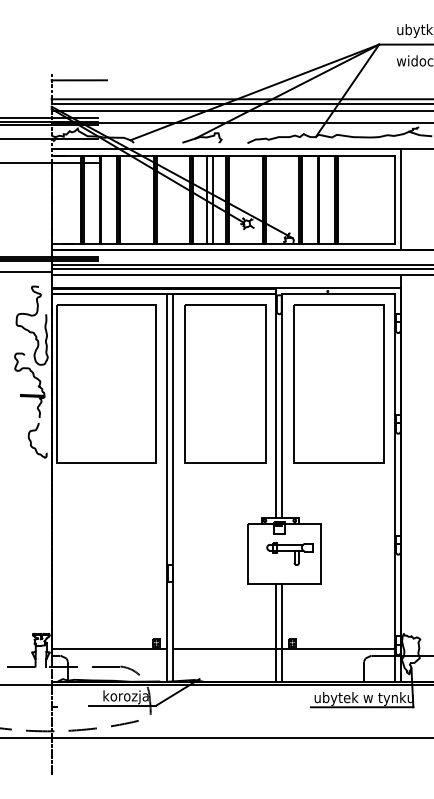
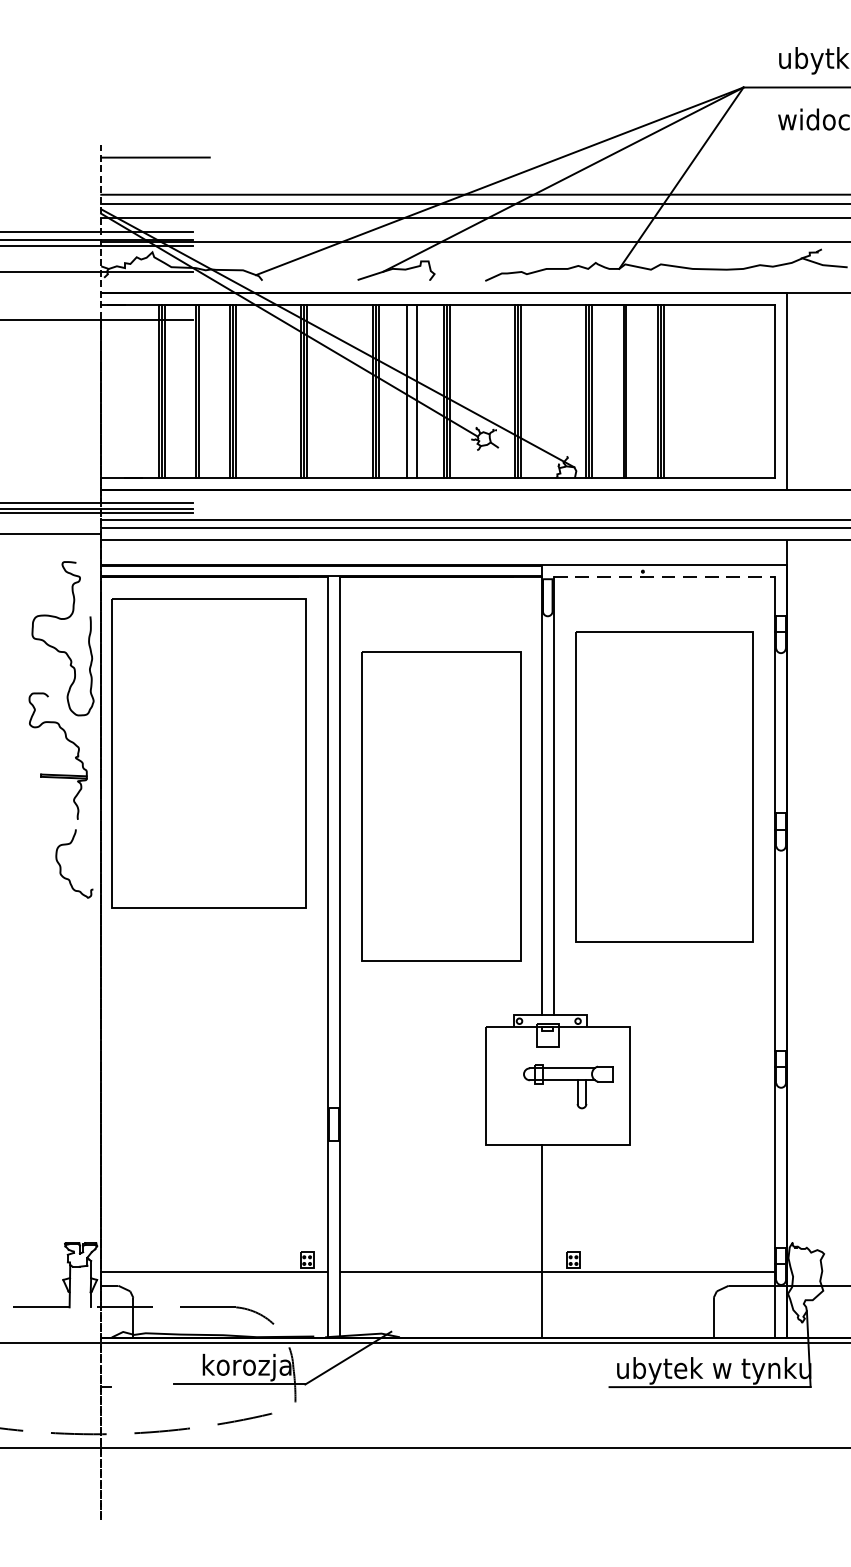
line: (339, 294) -> (665, 577), solid -> dashed
part: (225, 383) -> (442, 805), moved
part: (338, 383) -> (663, 785), moved
line: (282, 633) -> (553, 1242), removed

